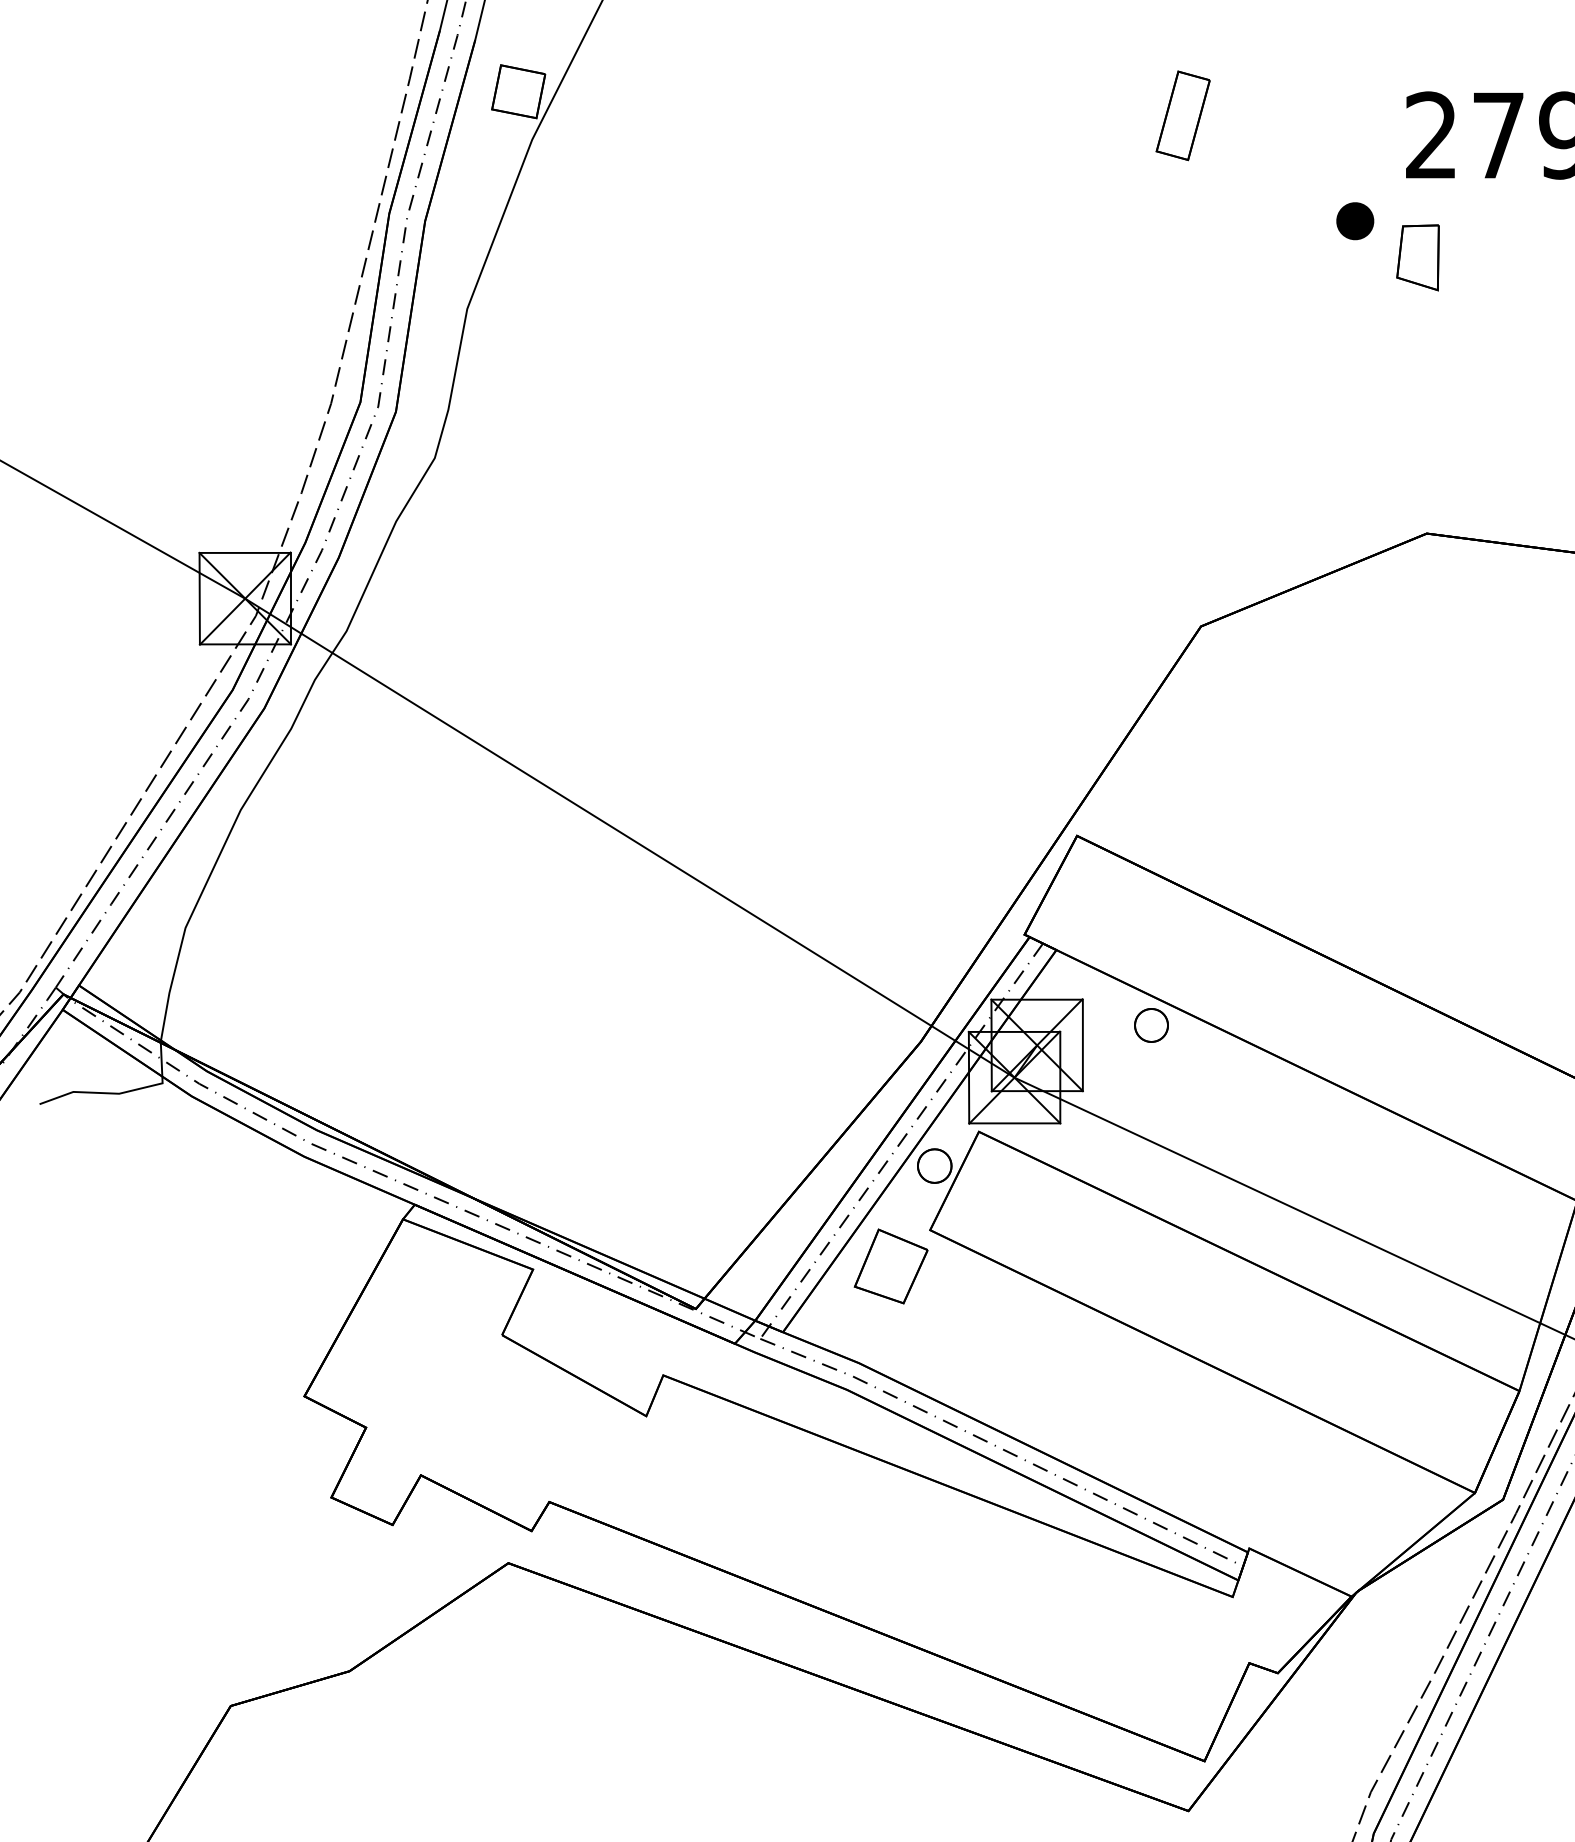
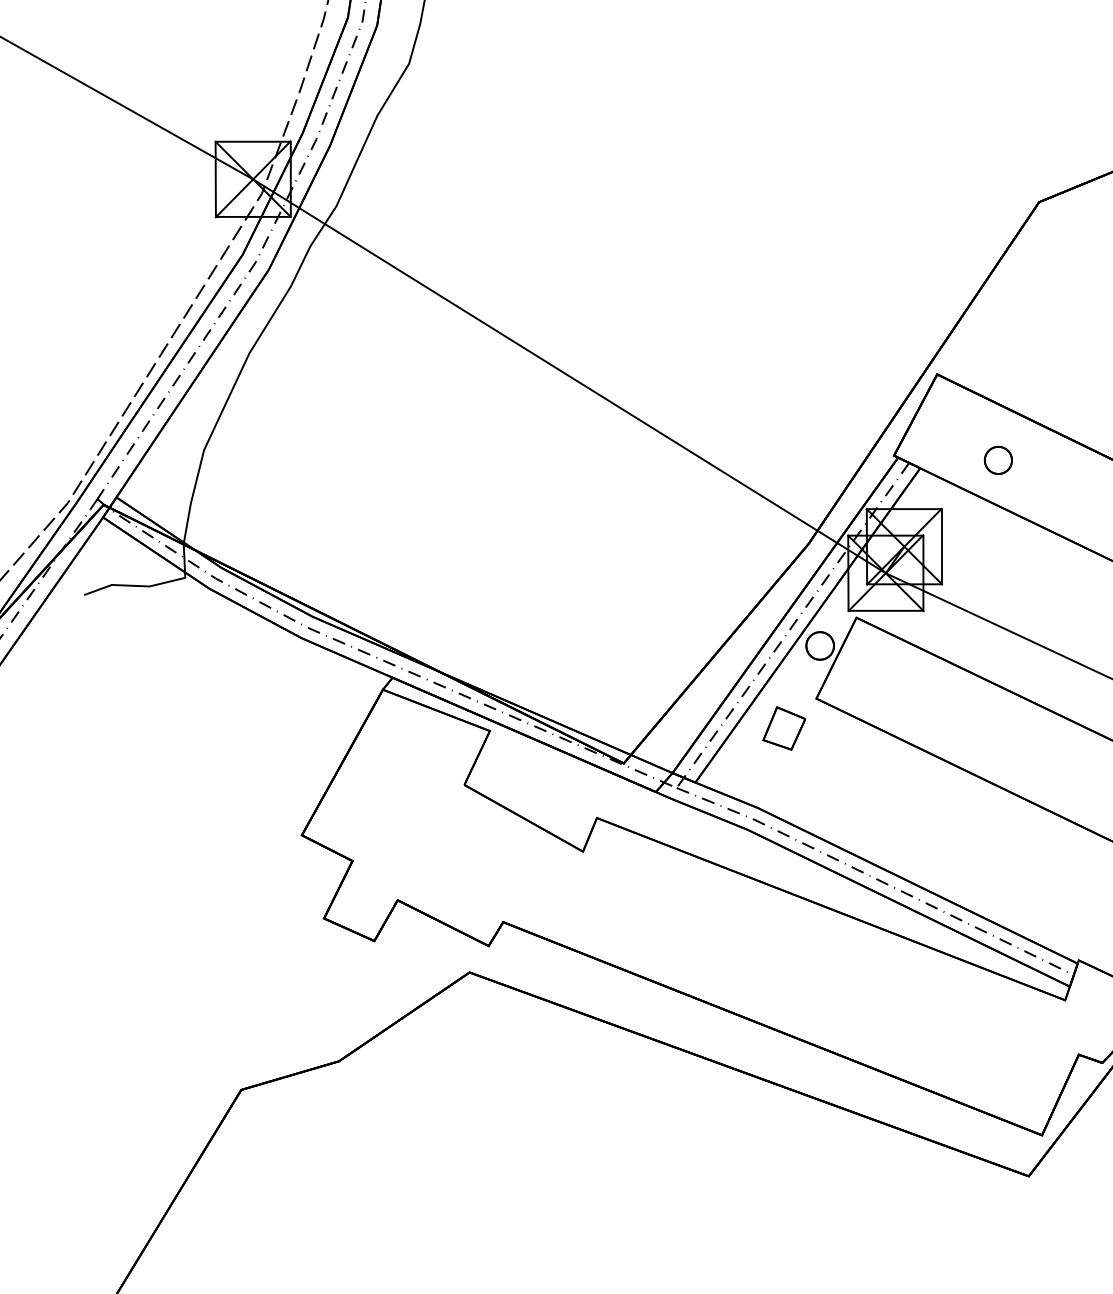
part: (1151, 1025) -> (998, 460), moved
part: (890, 1266) -> (783, 728), size x0.7

